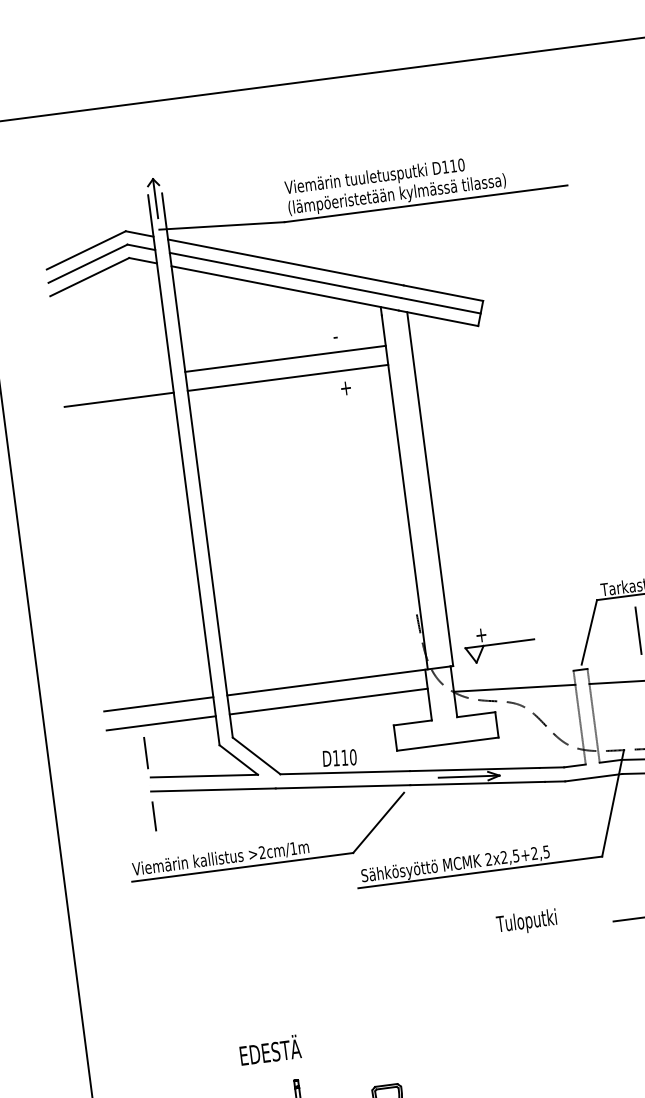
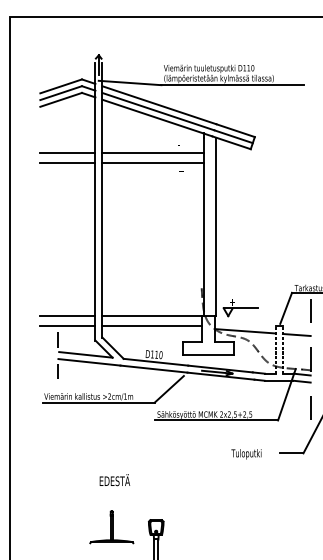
line: (116, 381) -> (67, 153), added
text: (526, 922) -> (246, 454), moved
text: (269, 1051) -> (114, 480), moved

